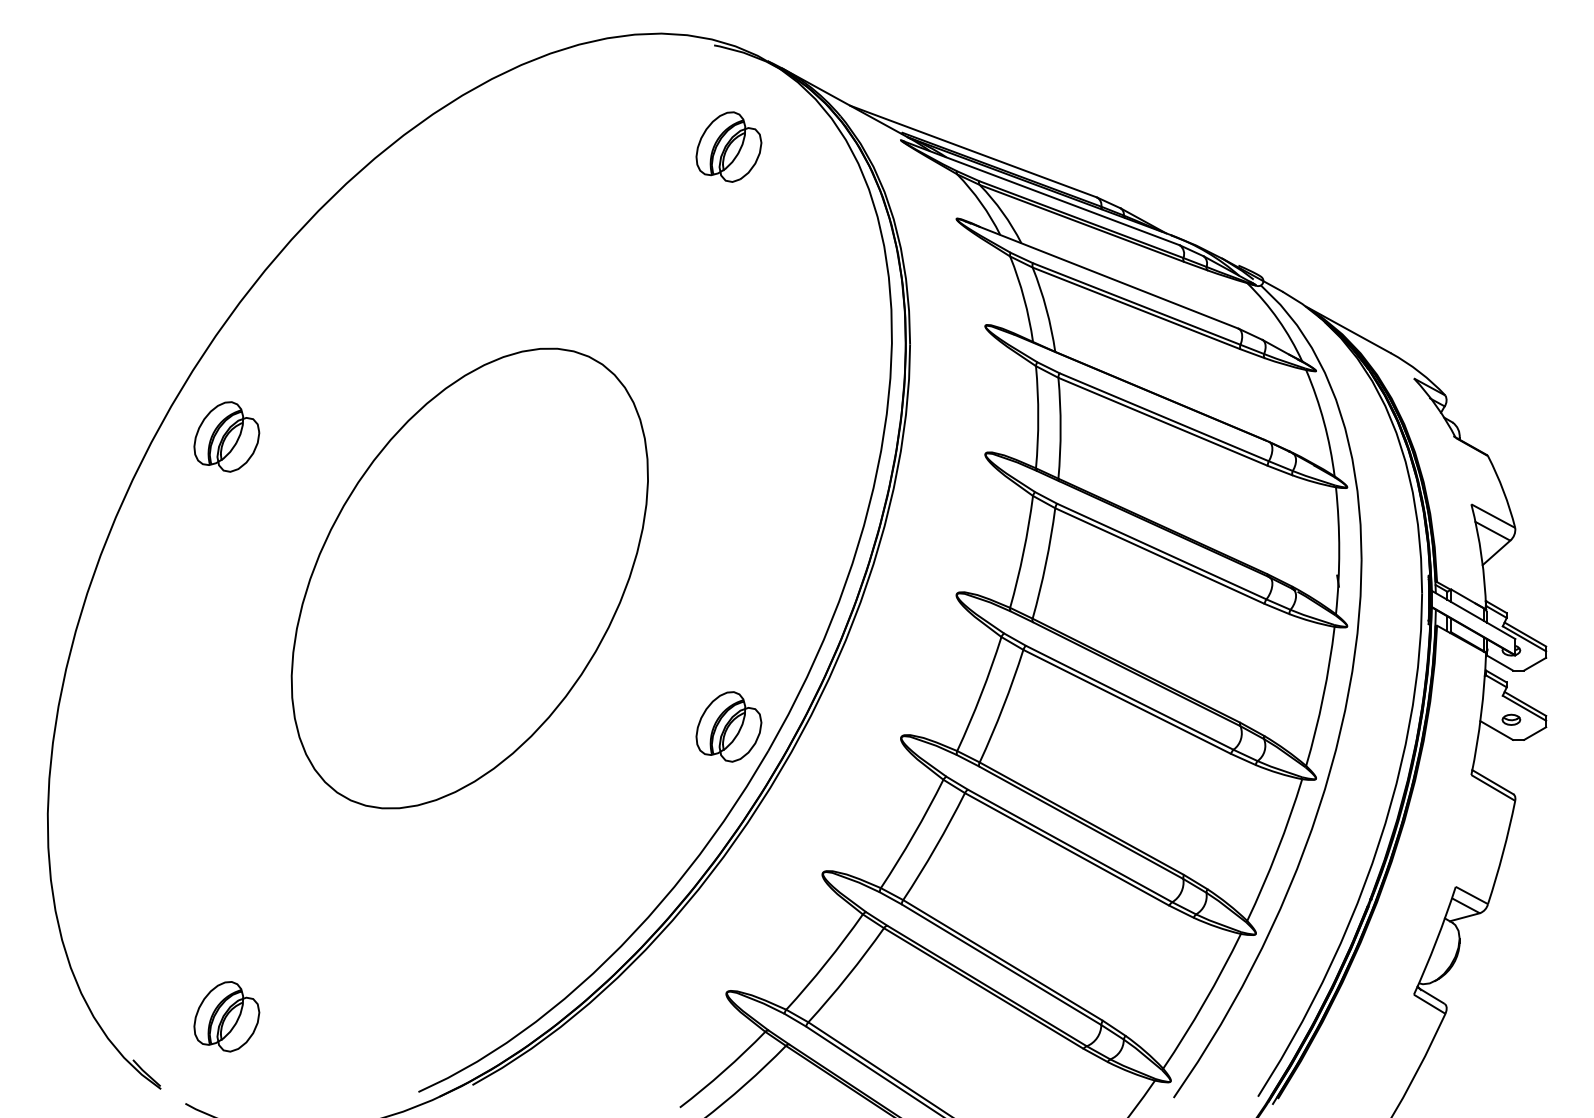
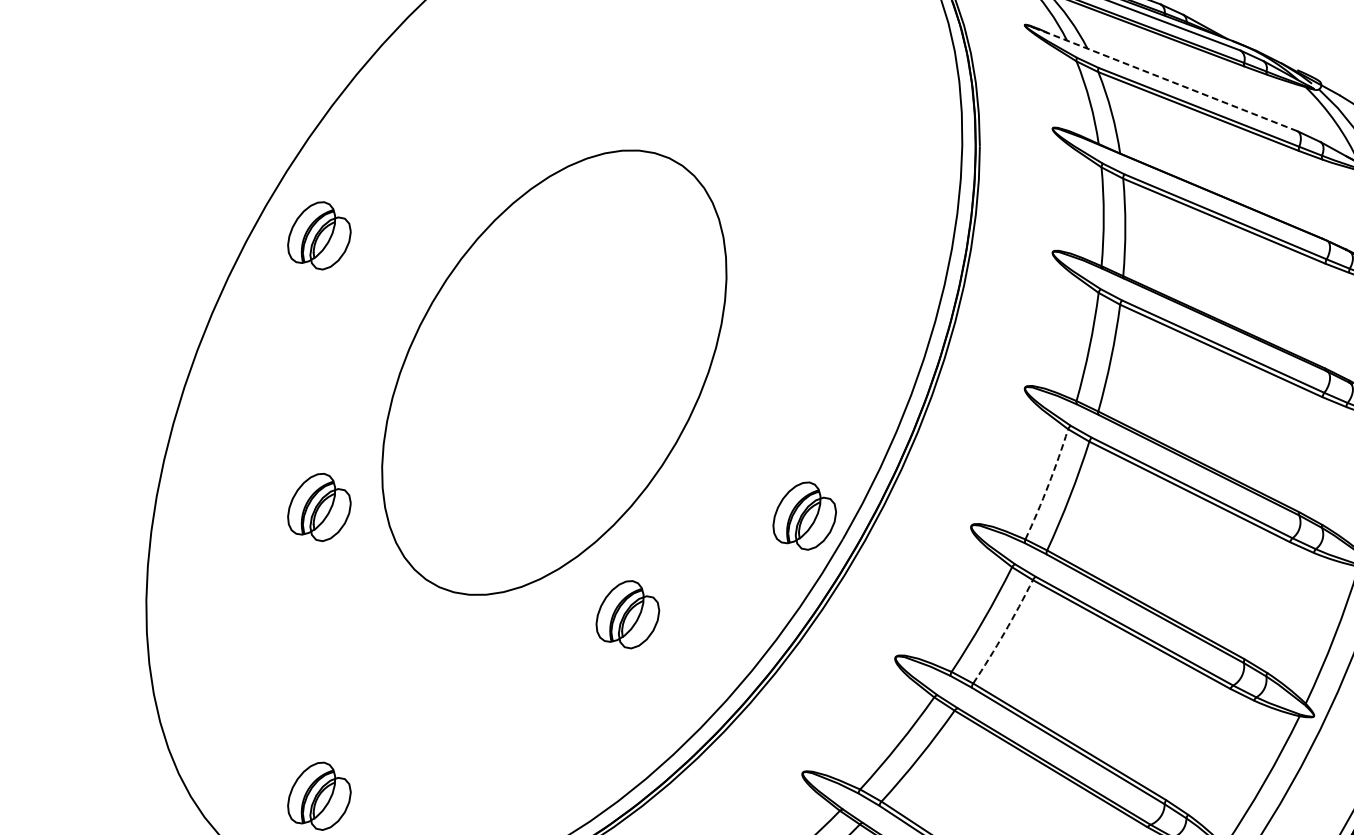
line: (1104, 275) -> (1167, 79), solid -> dashed
arc: (981, 694) -> (1048, 484), solid -> dashed
part: (226, 717) -> (319, 507), added
part: (545, 828) -> (627, 614), added
arc: (935, 847) -> (1004, 632), solid -> dashed

